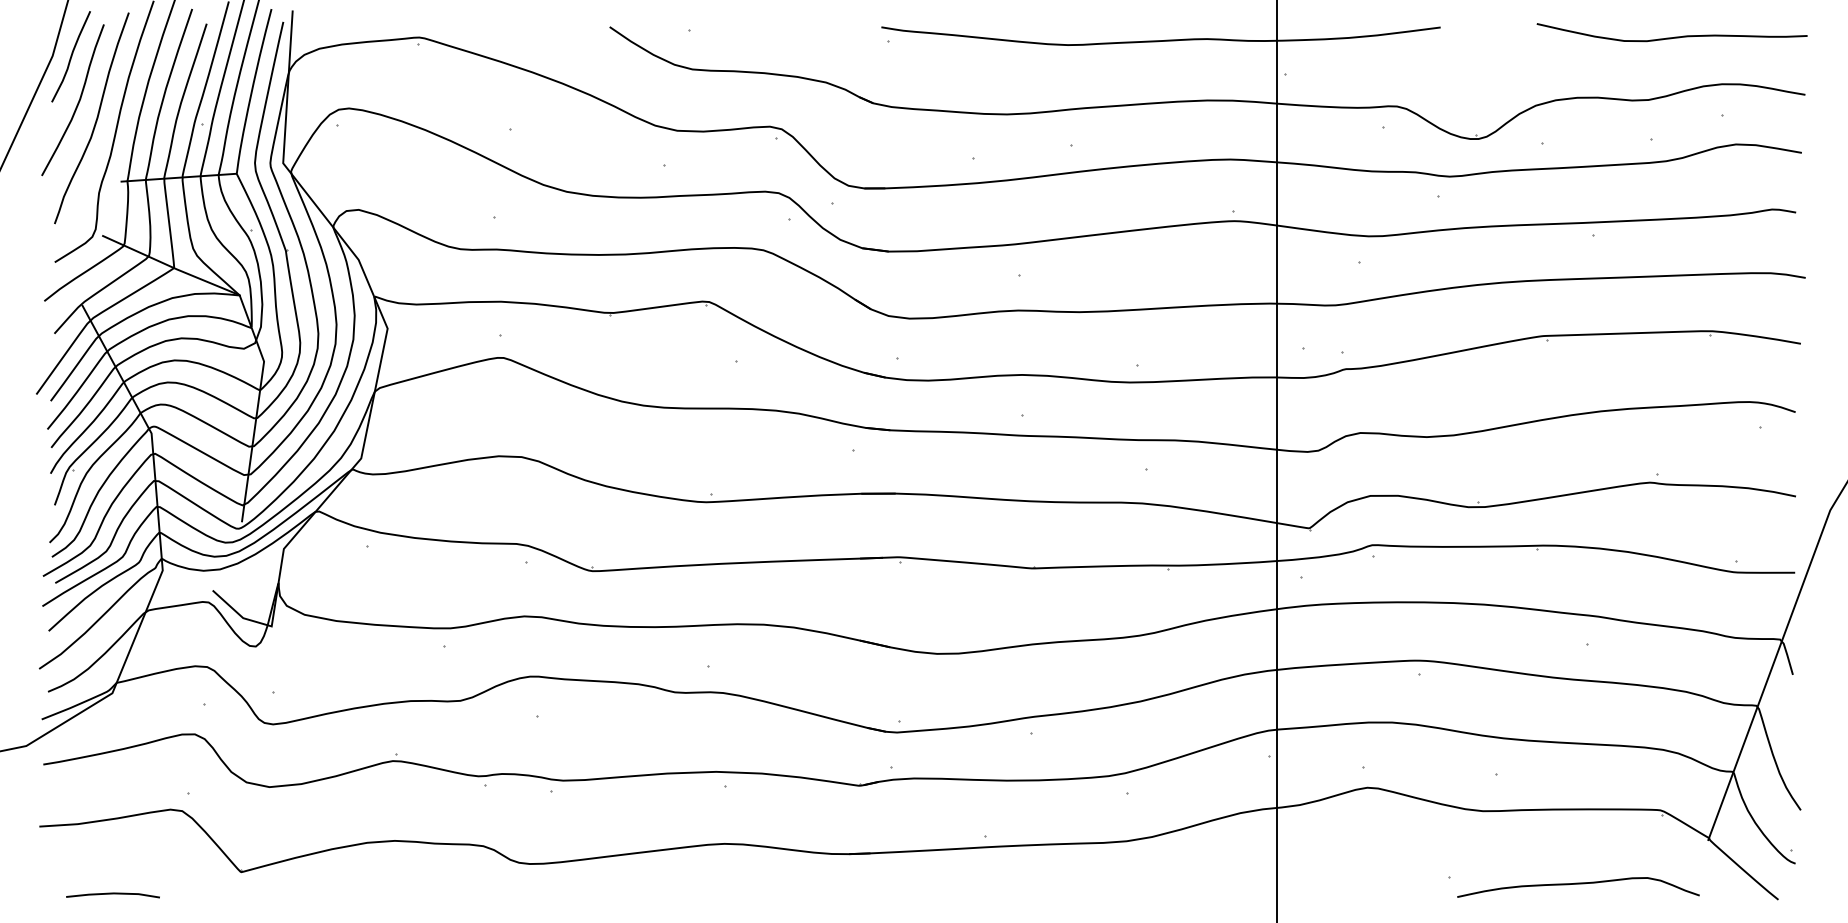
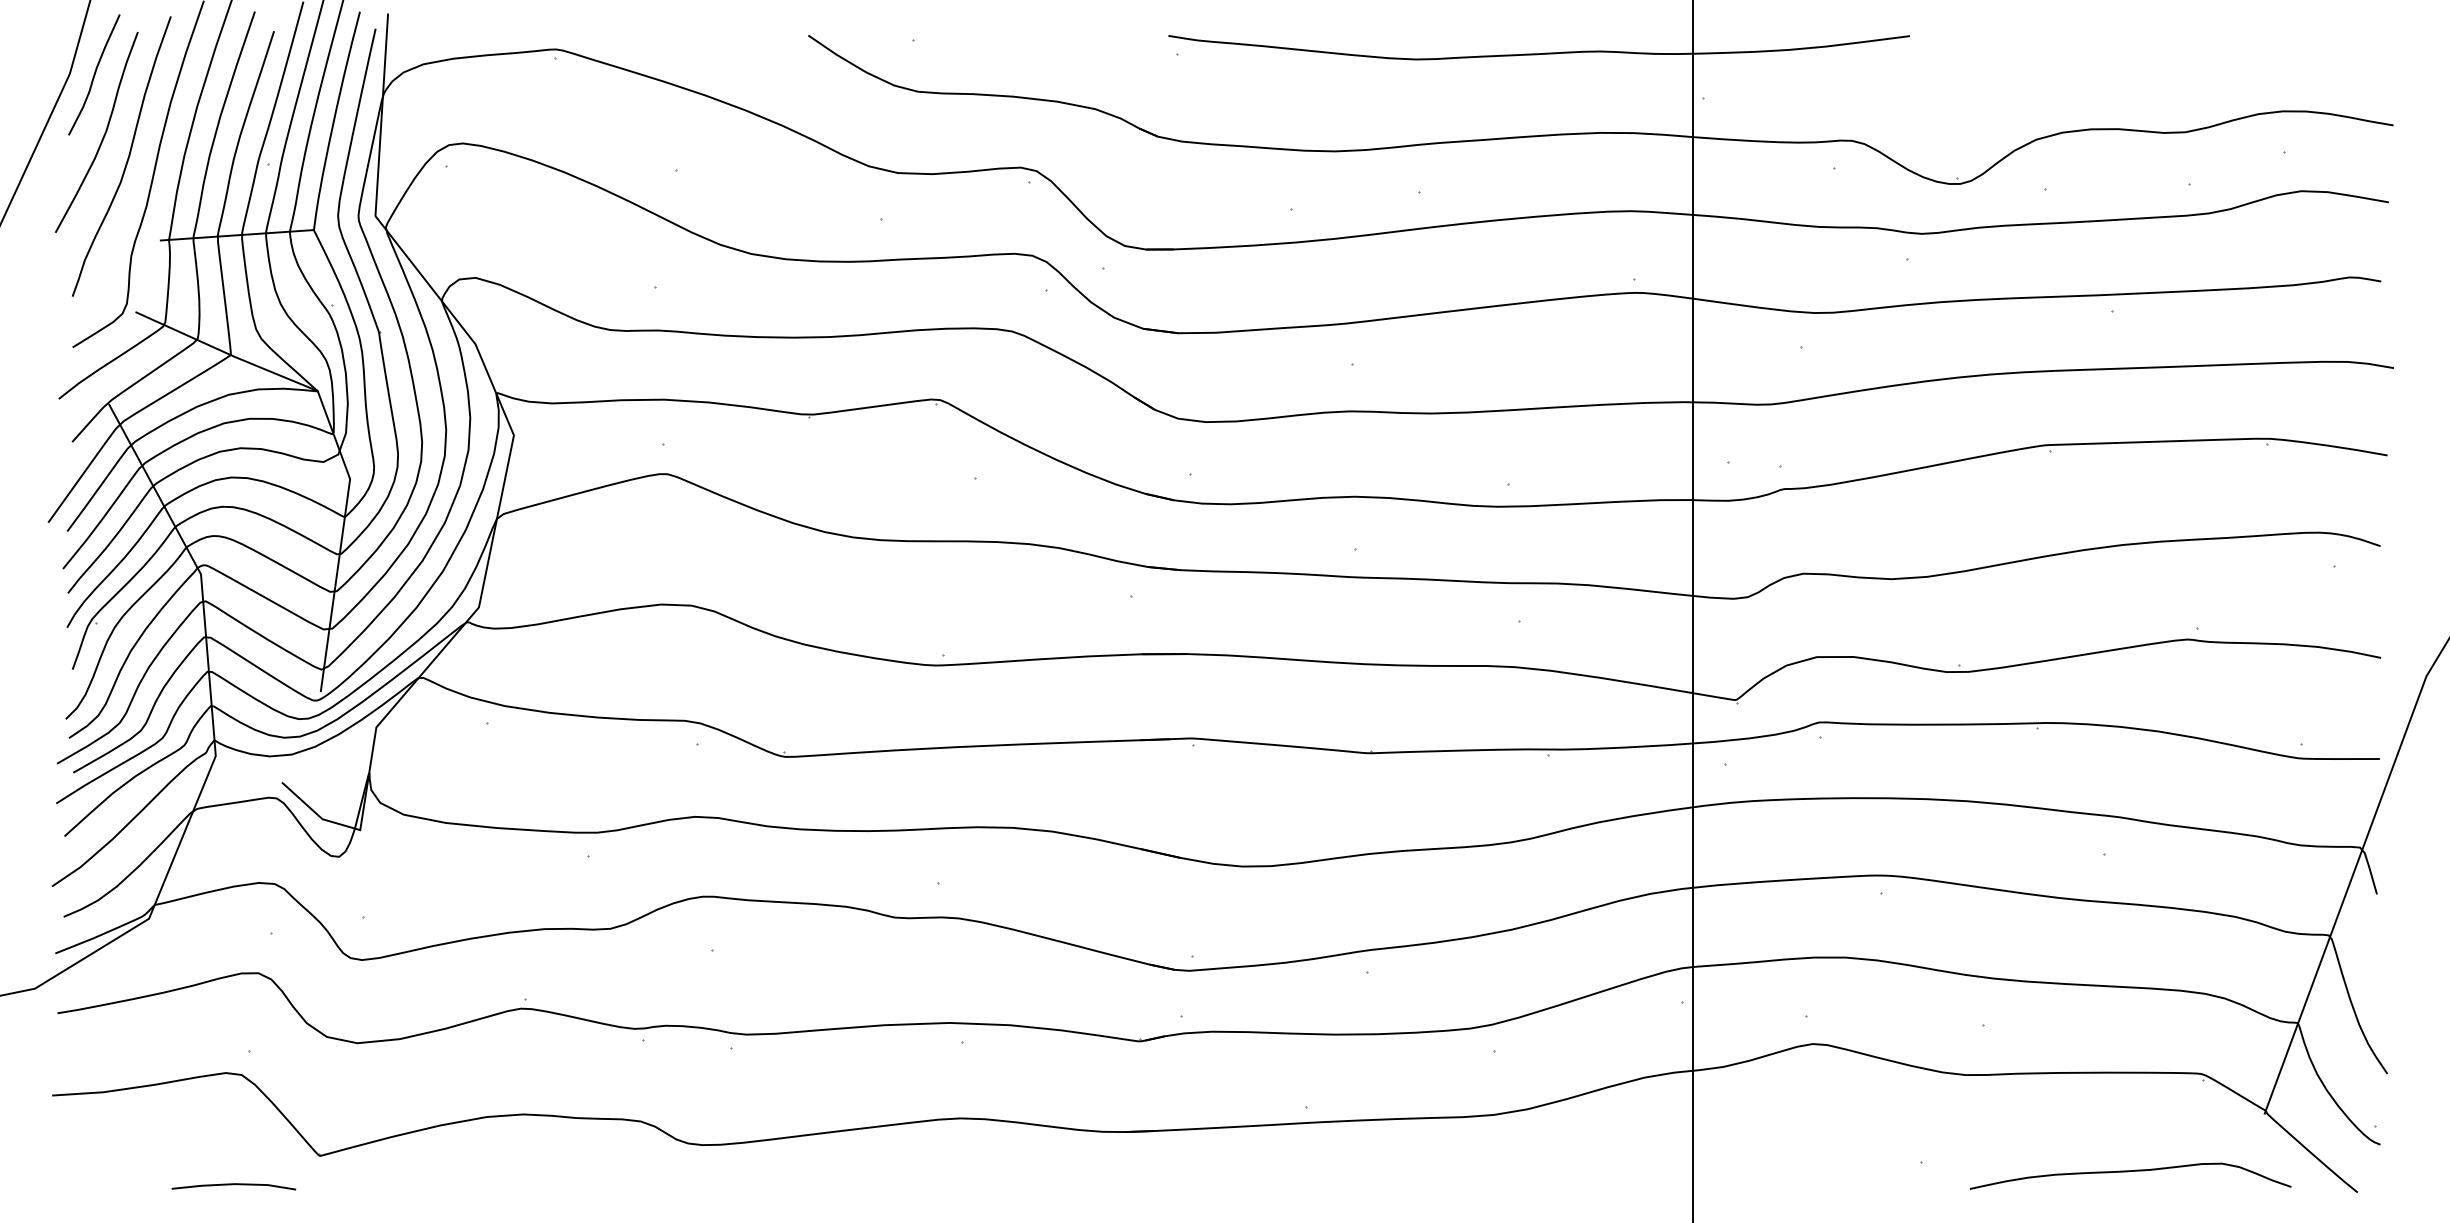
curve: (1671, 37) -> (2216, 49), removed
curve: (1577, 884) -> (2129, 1172), moved
line: (112, 894) -> (233, 1185), moved

